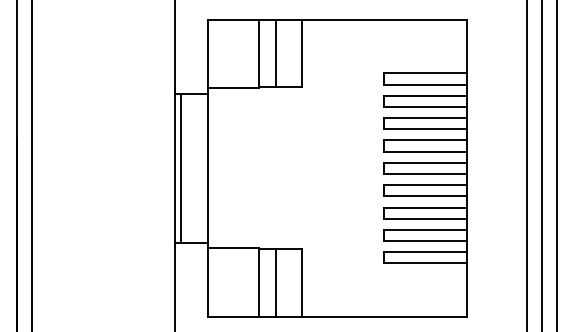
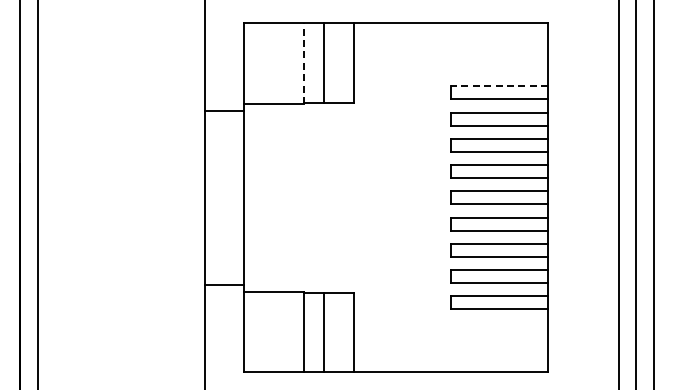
line: (258, 53) -> (303, 63), solid -> dashed
line: (425, 73) -> (499, 86), solid -> dashed
line: (180, 168) -> (212, 197), removed

